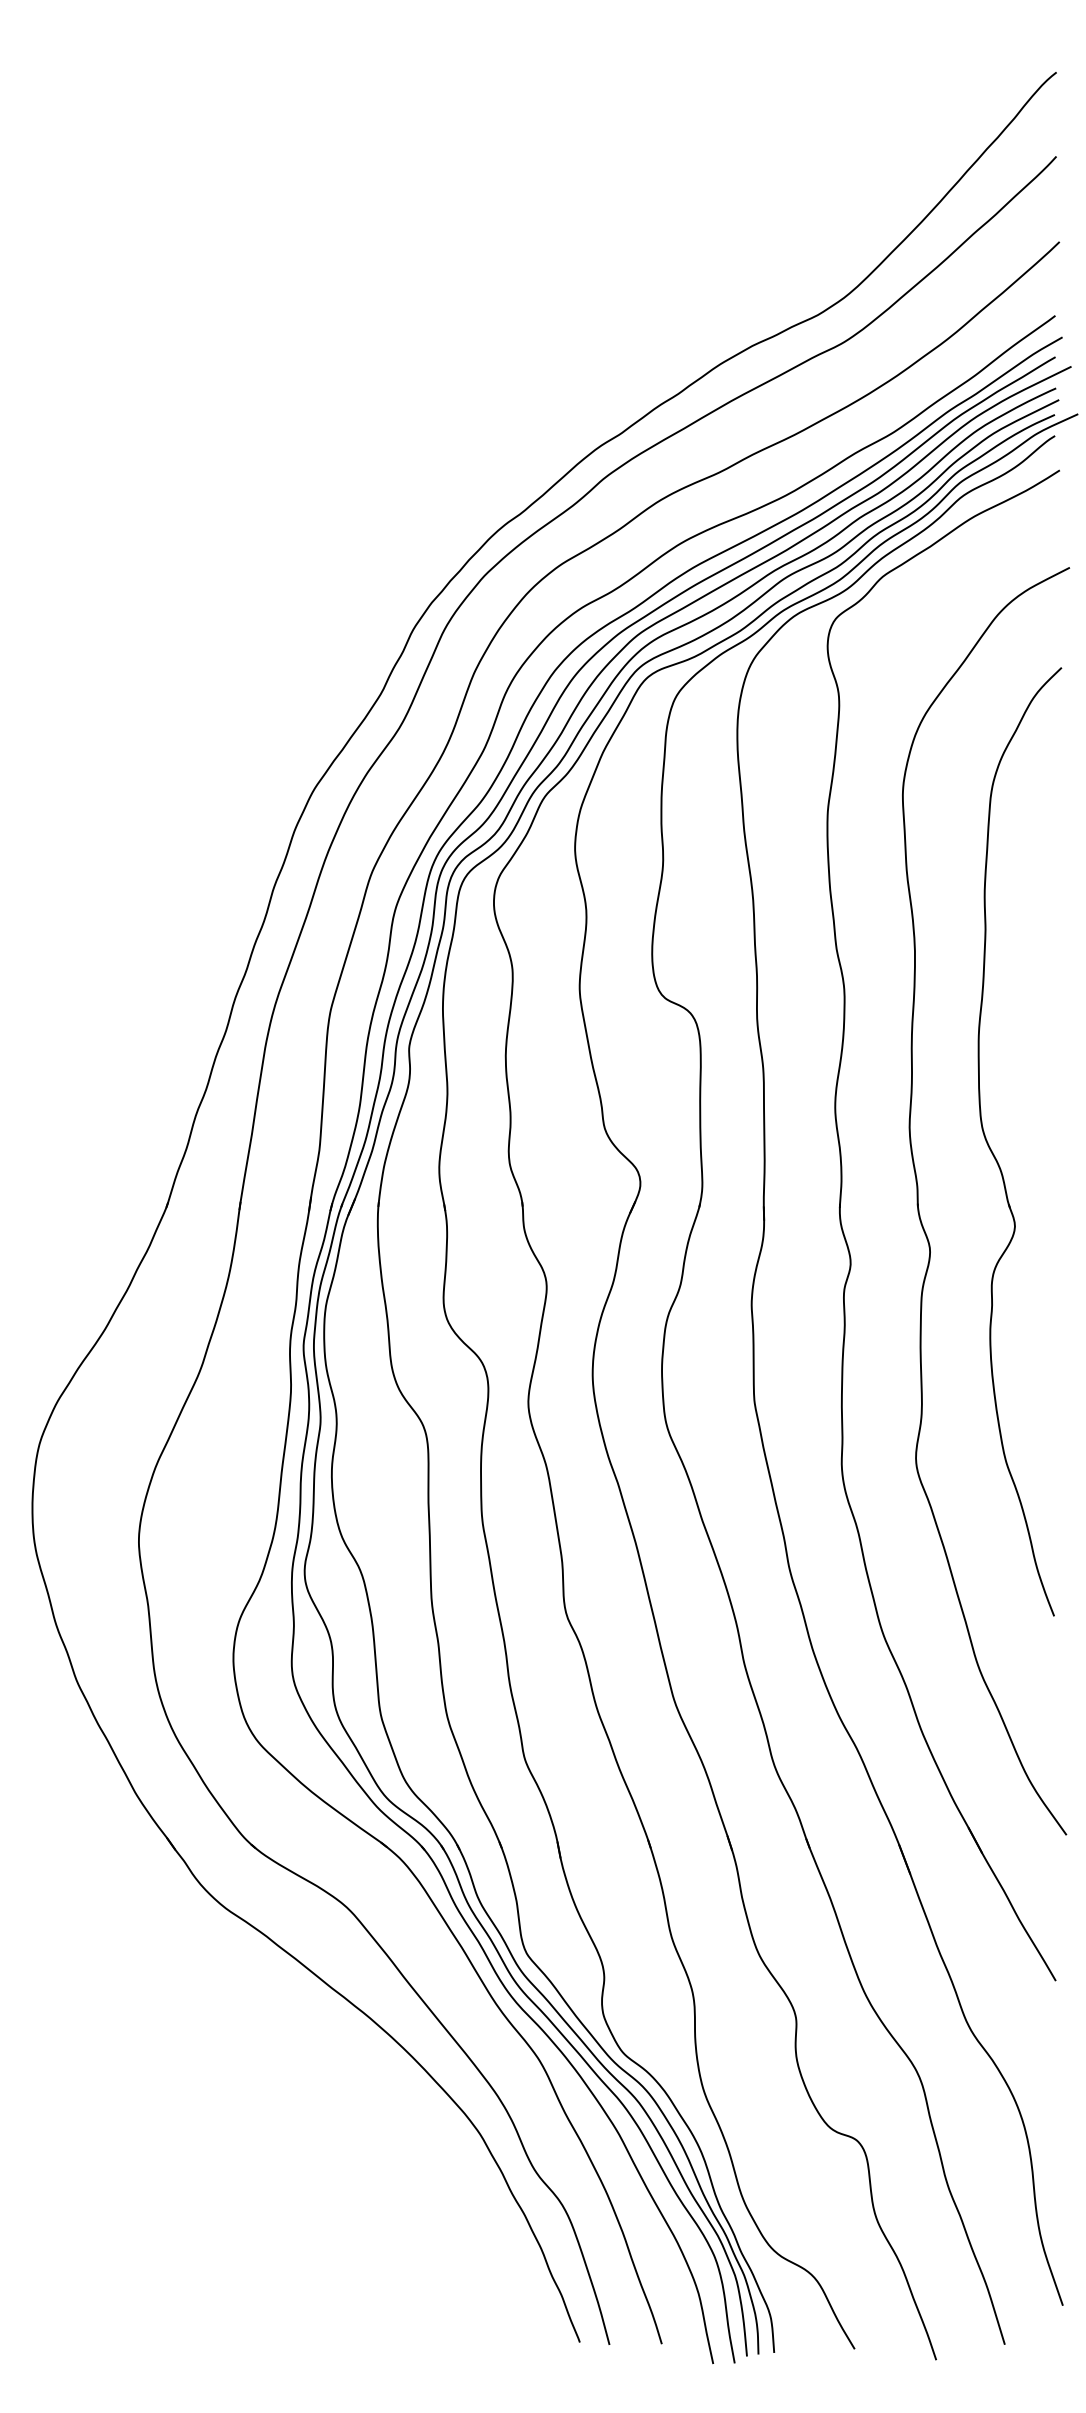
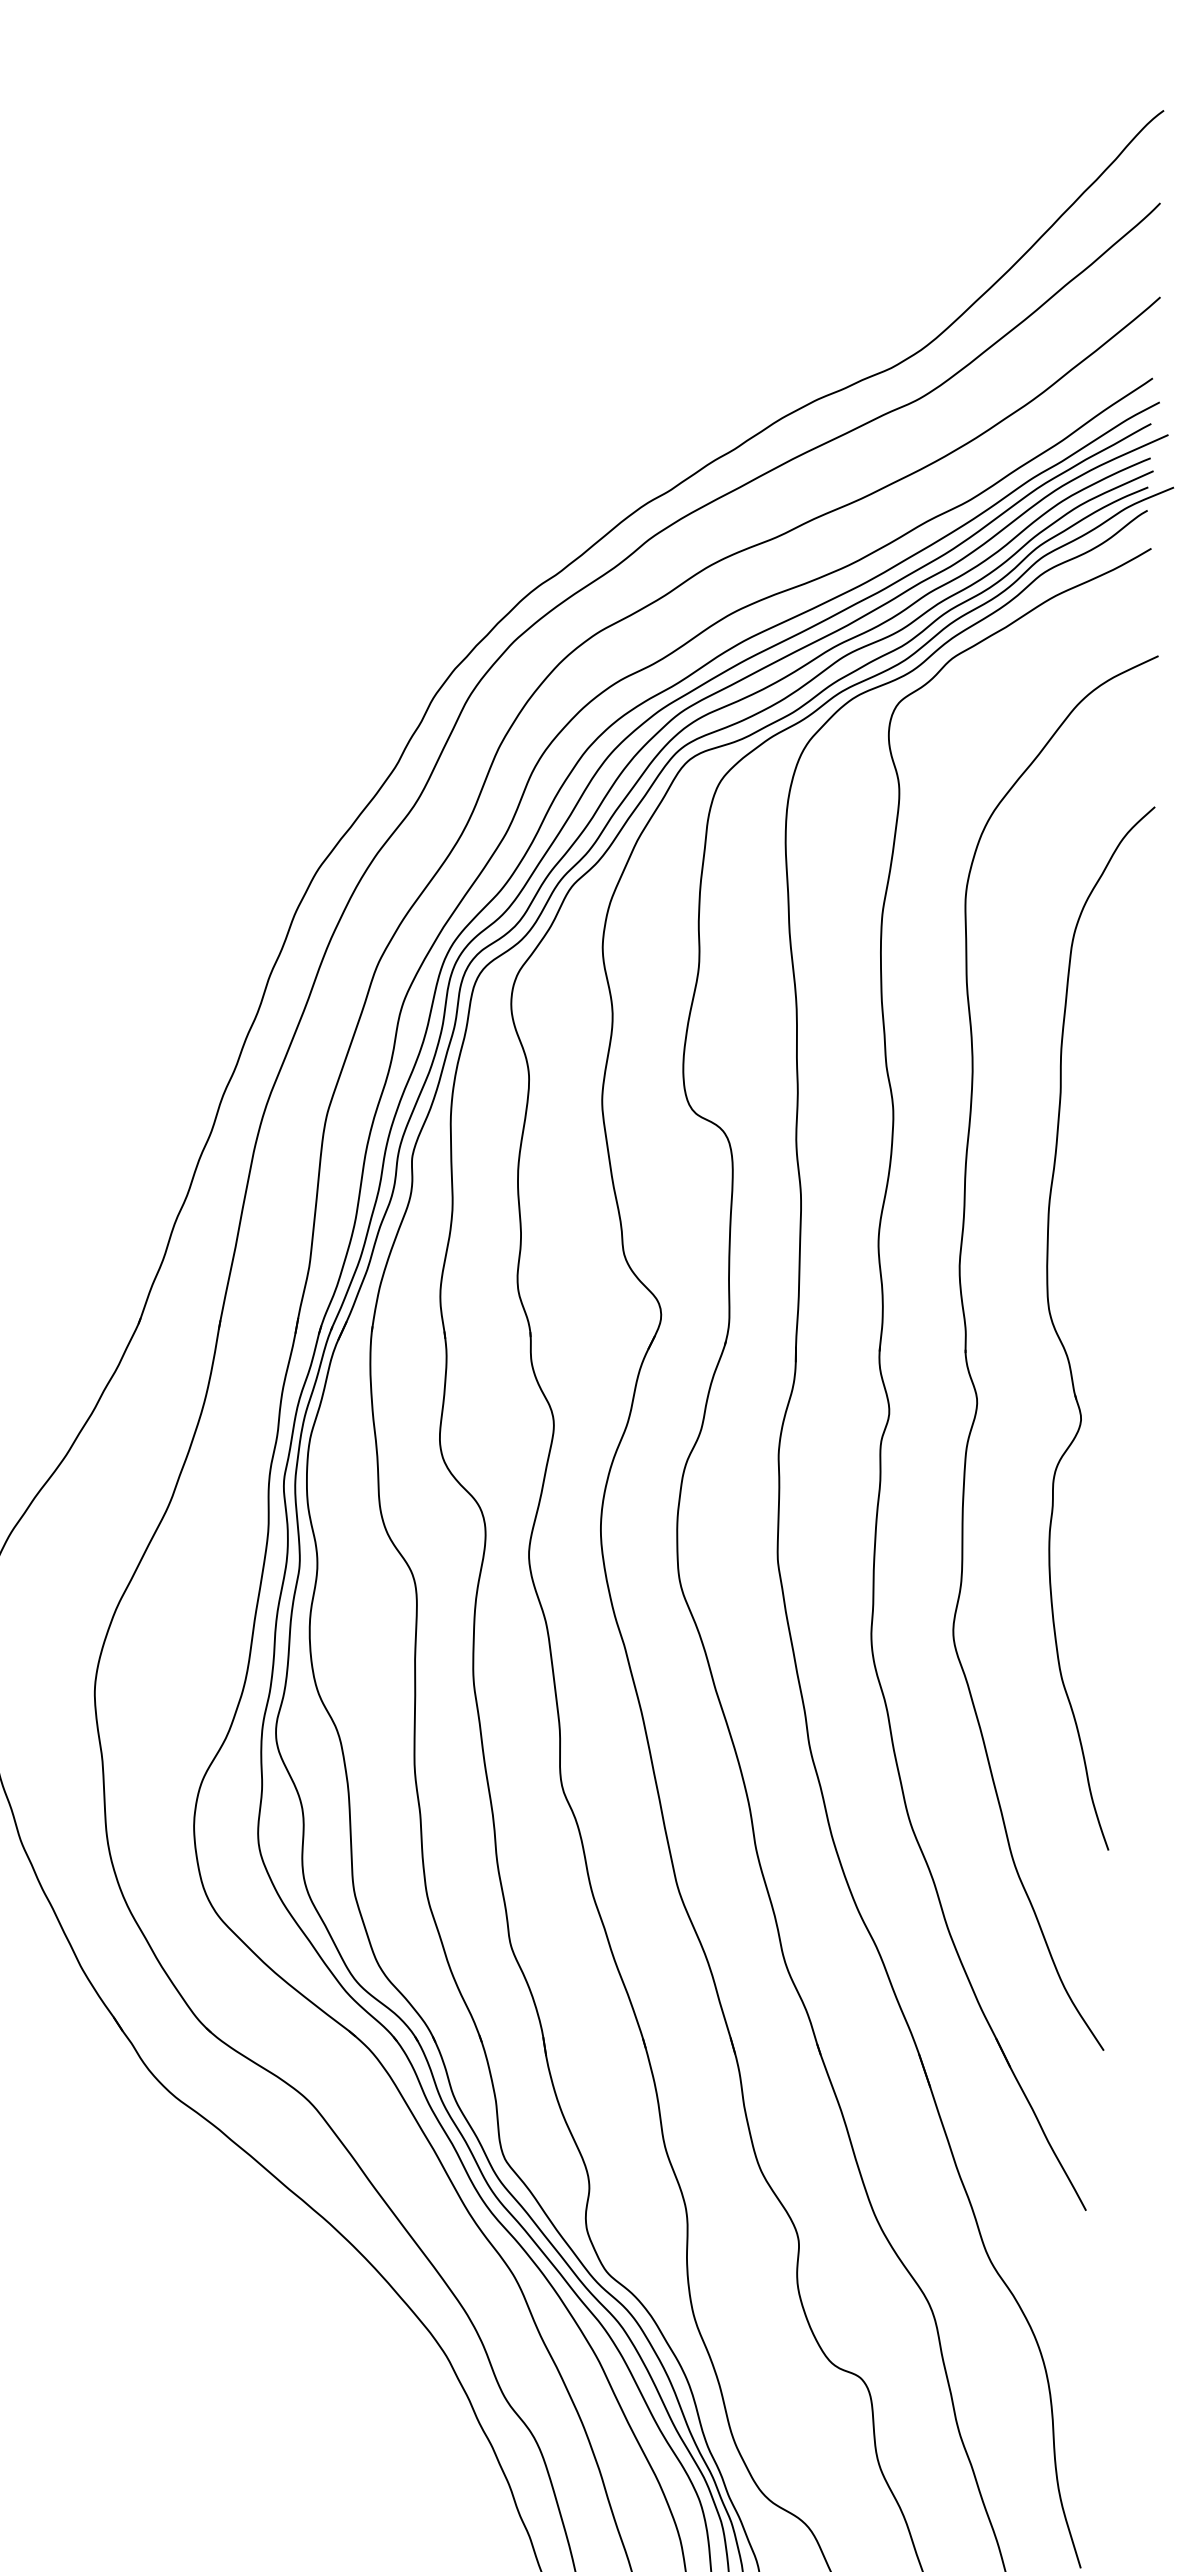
part: (994, 1154) -> (1061, 1339), moved

